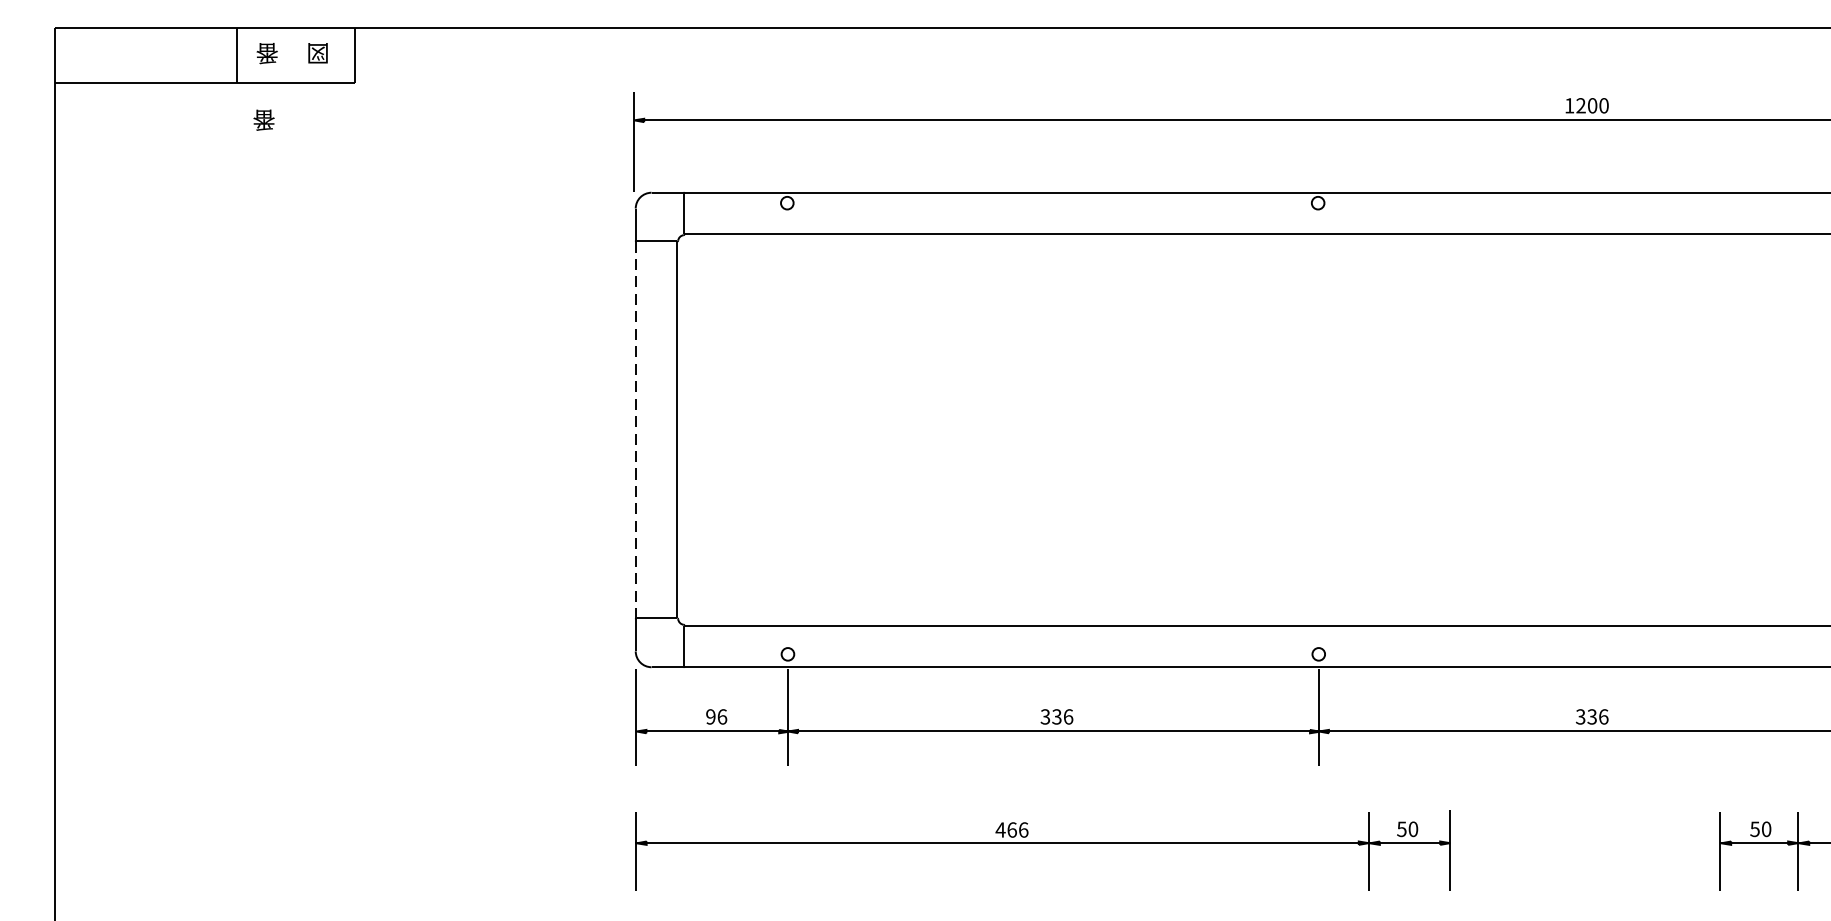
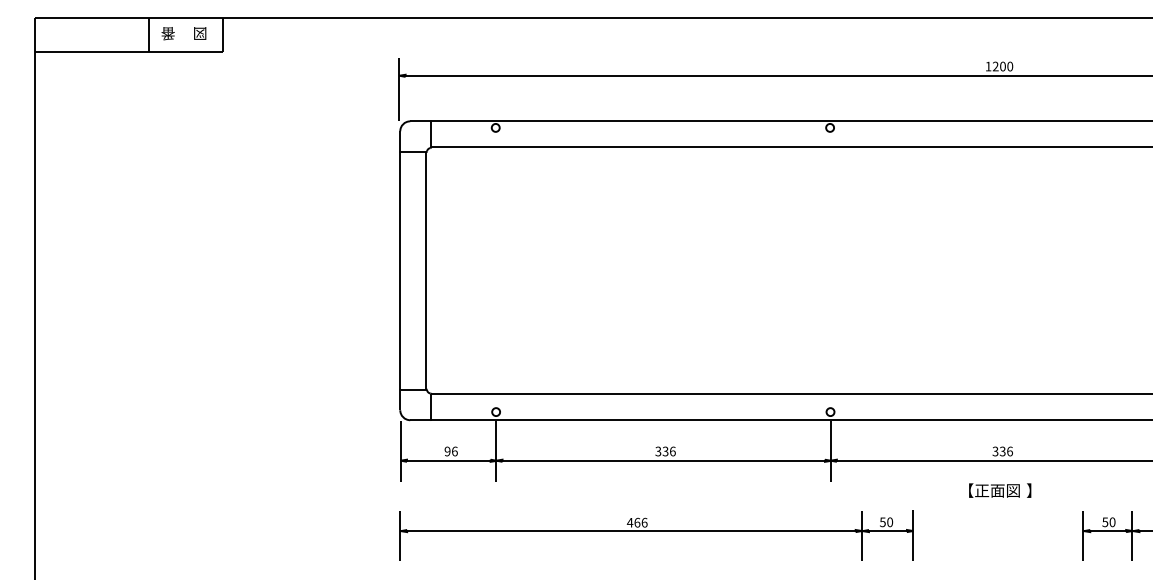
part: (262, 119) -> (165, 75), removed
line: (636, 429) -> (400, 270), dashed -> solid
part: (1588, 778) -> (1000, 490), added

